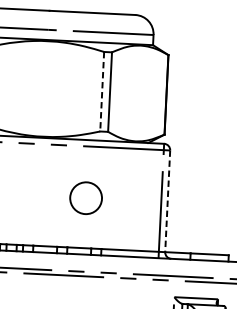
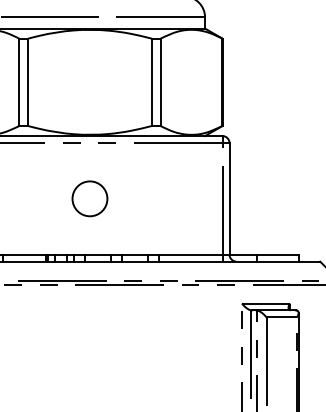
line: (101, 91) -> (151, 82), dashed -> solid
circle: (85, 197) -> (89, 198), moved
line: (167, 200) -> (229, 198), dashed -> solid

